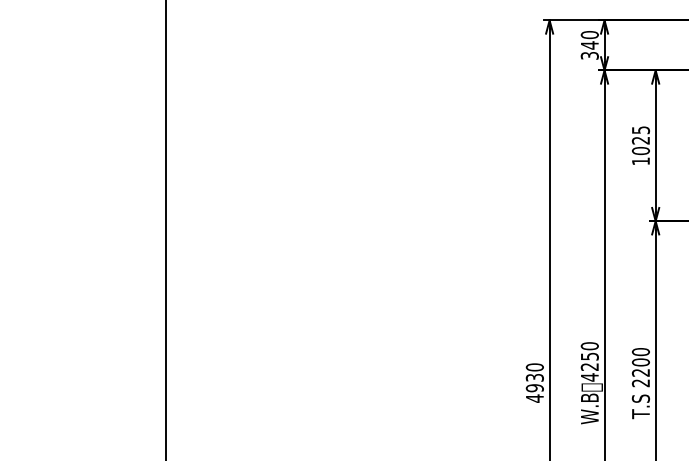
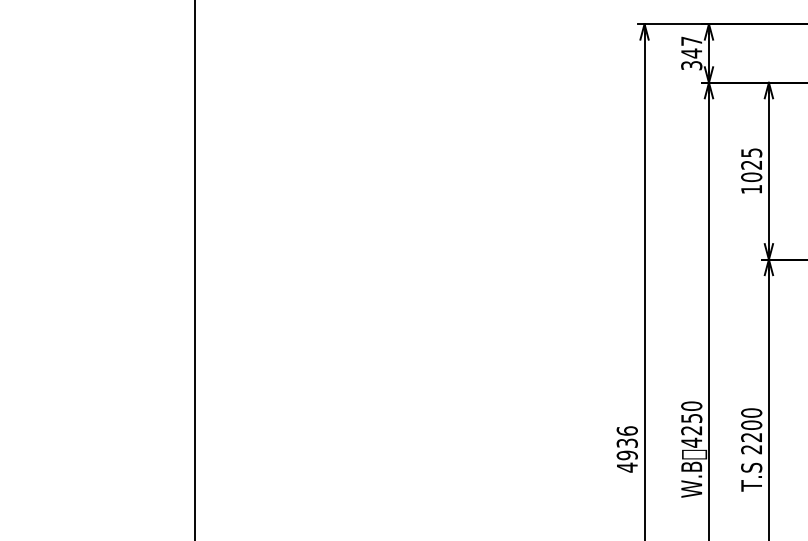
text: (589, 34) -> (691, 40), 340 -> 347
text: (534, 366) -> (626, 430), 4930 -> 4936

